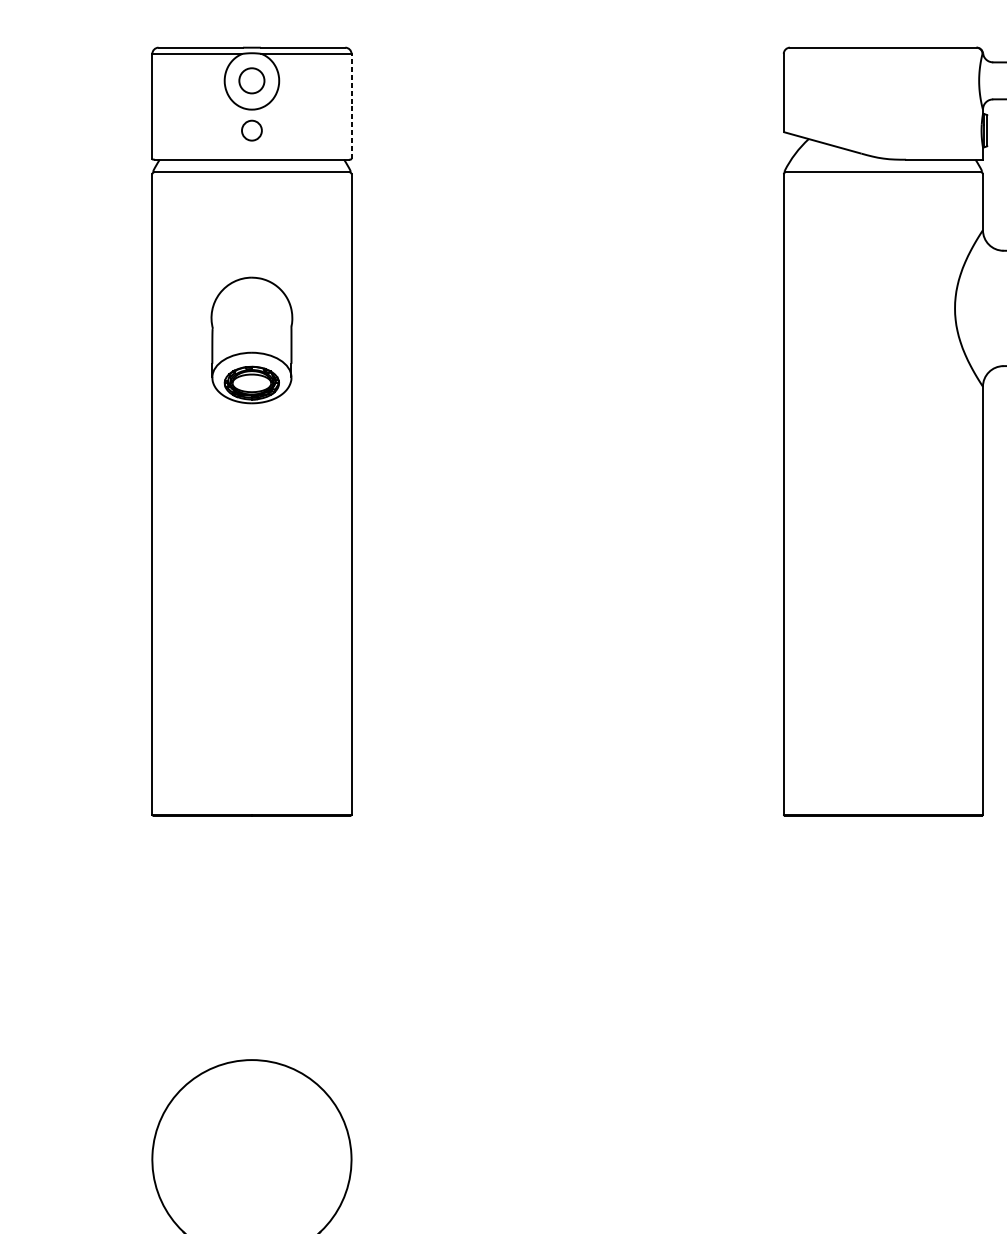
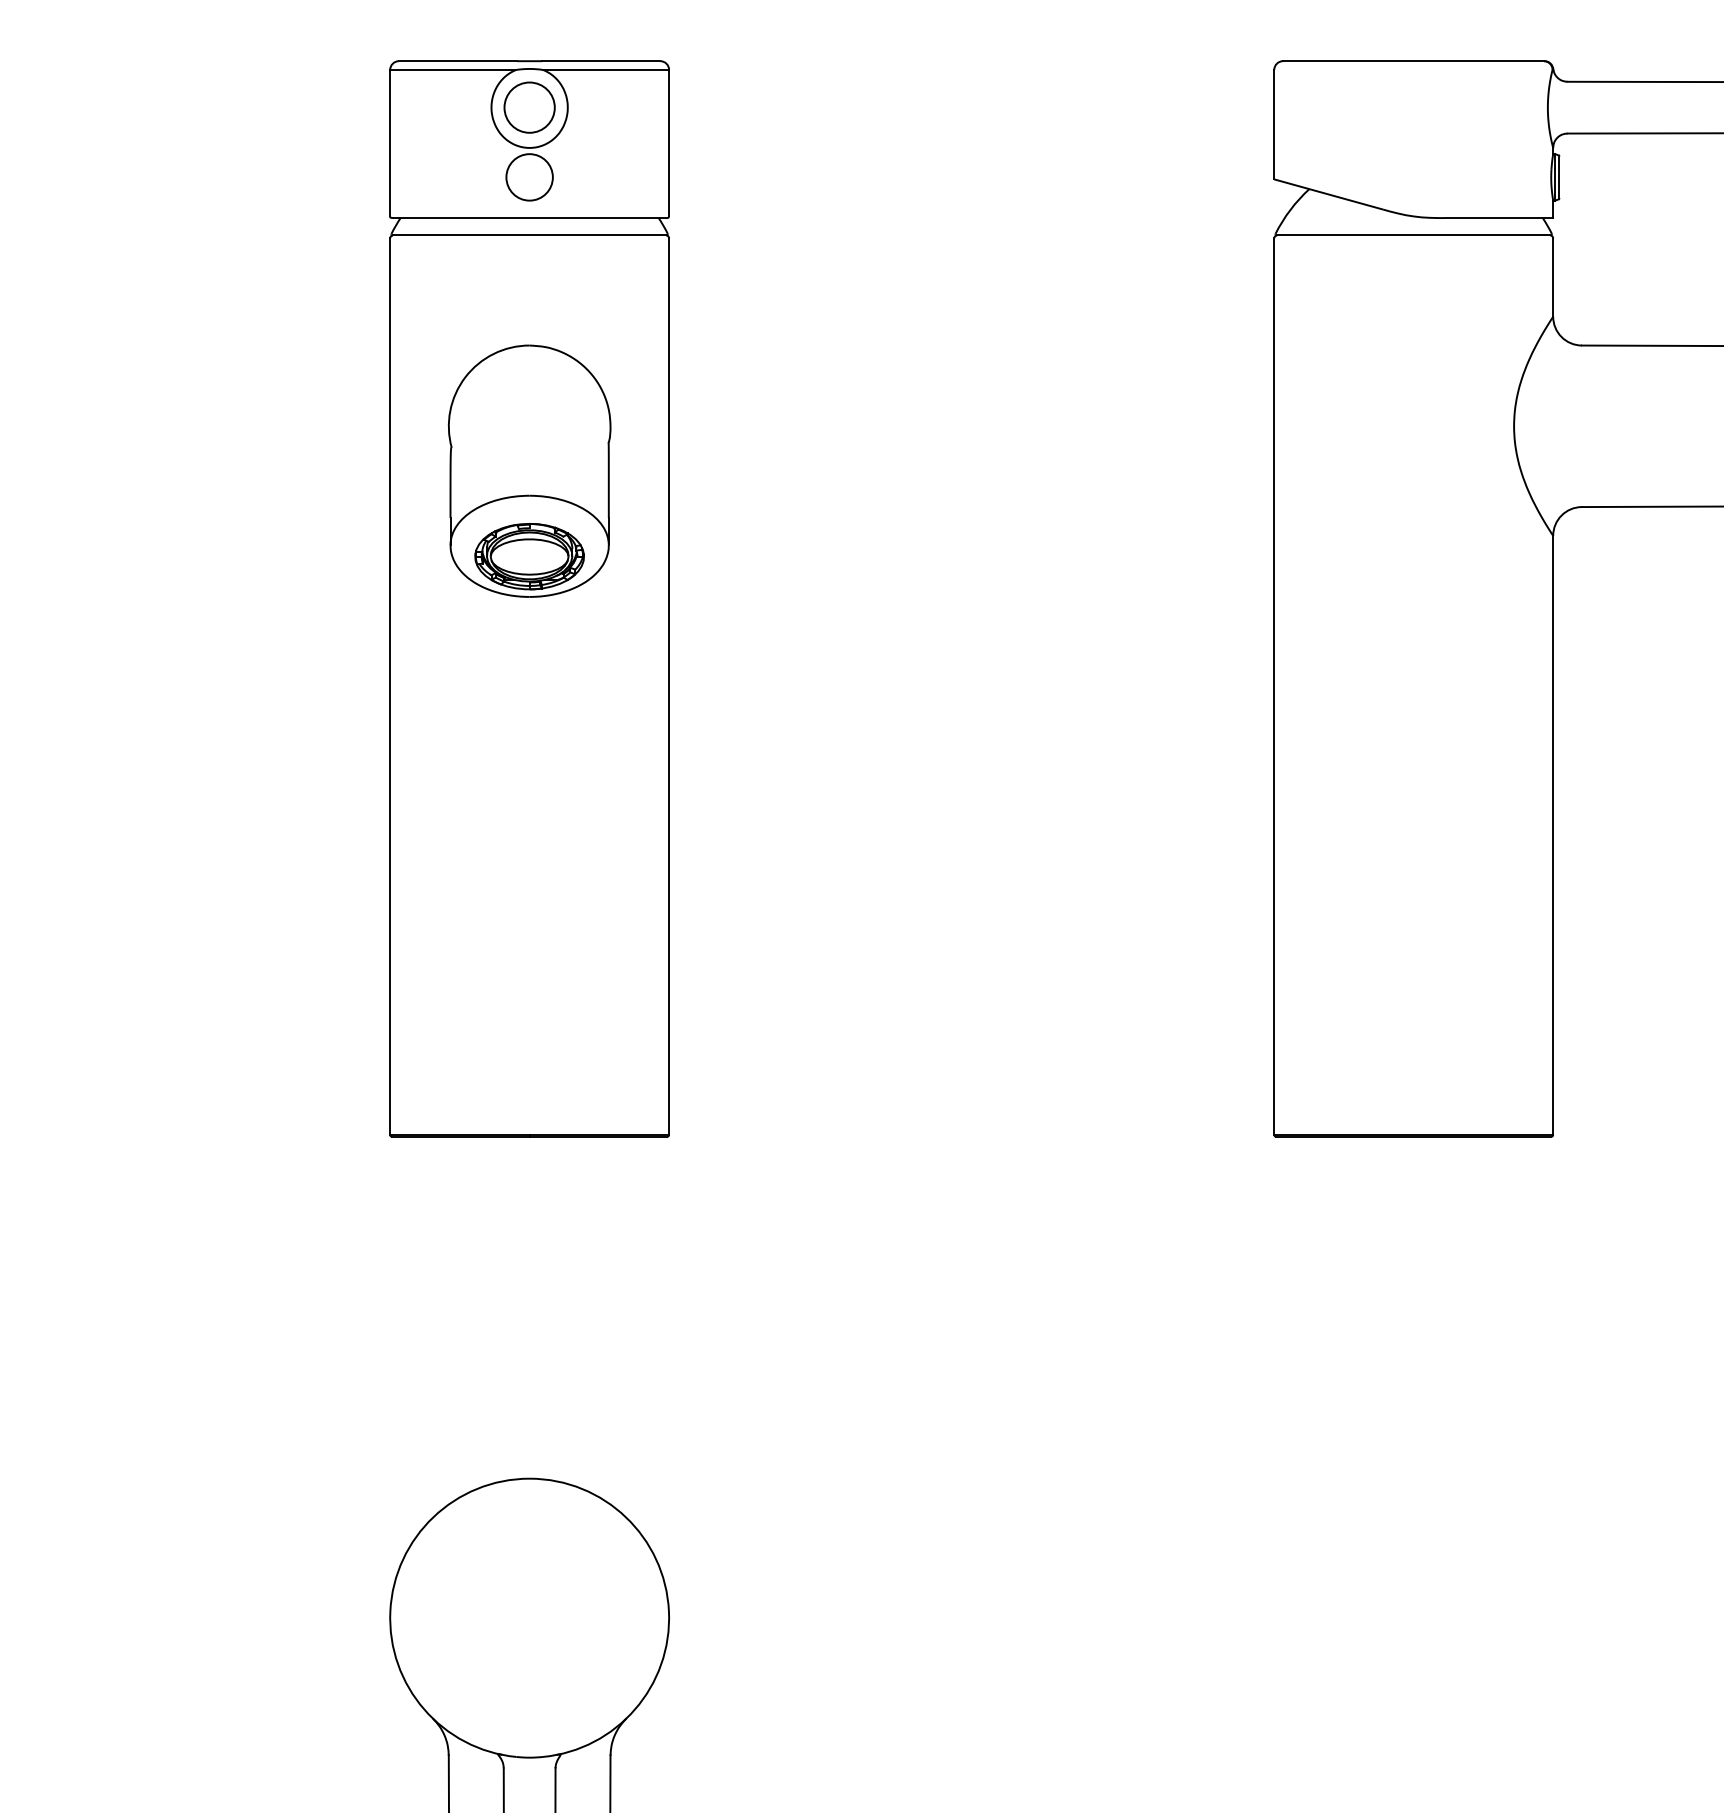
circle: (251, 80) -> (529, 107), size x1.43
line: (351, 105) -> (669, 142), dashed -> solid
circle: (251, 130) -> (529, 177), size x1.67
part: (251, 340) -> (529, 470), size x1.43

